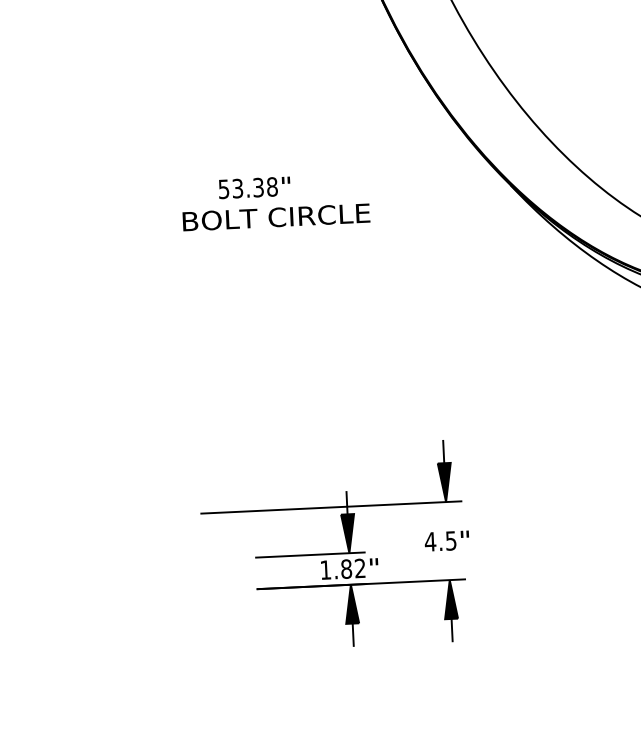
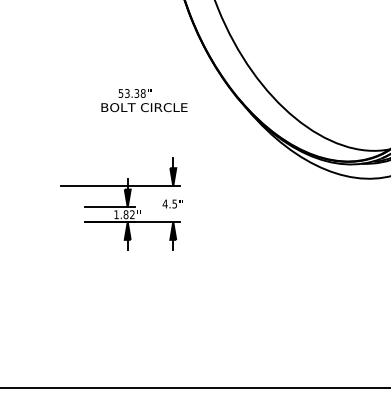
text: (275, 202) -> (144, 100), moved
part: (335, 545) -> (121, 203), moved

